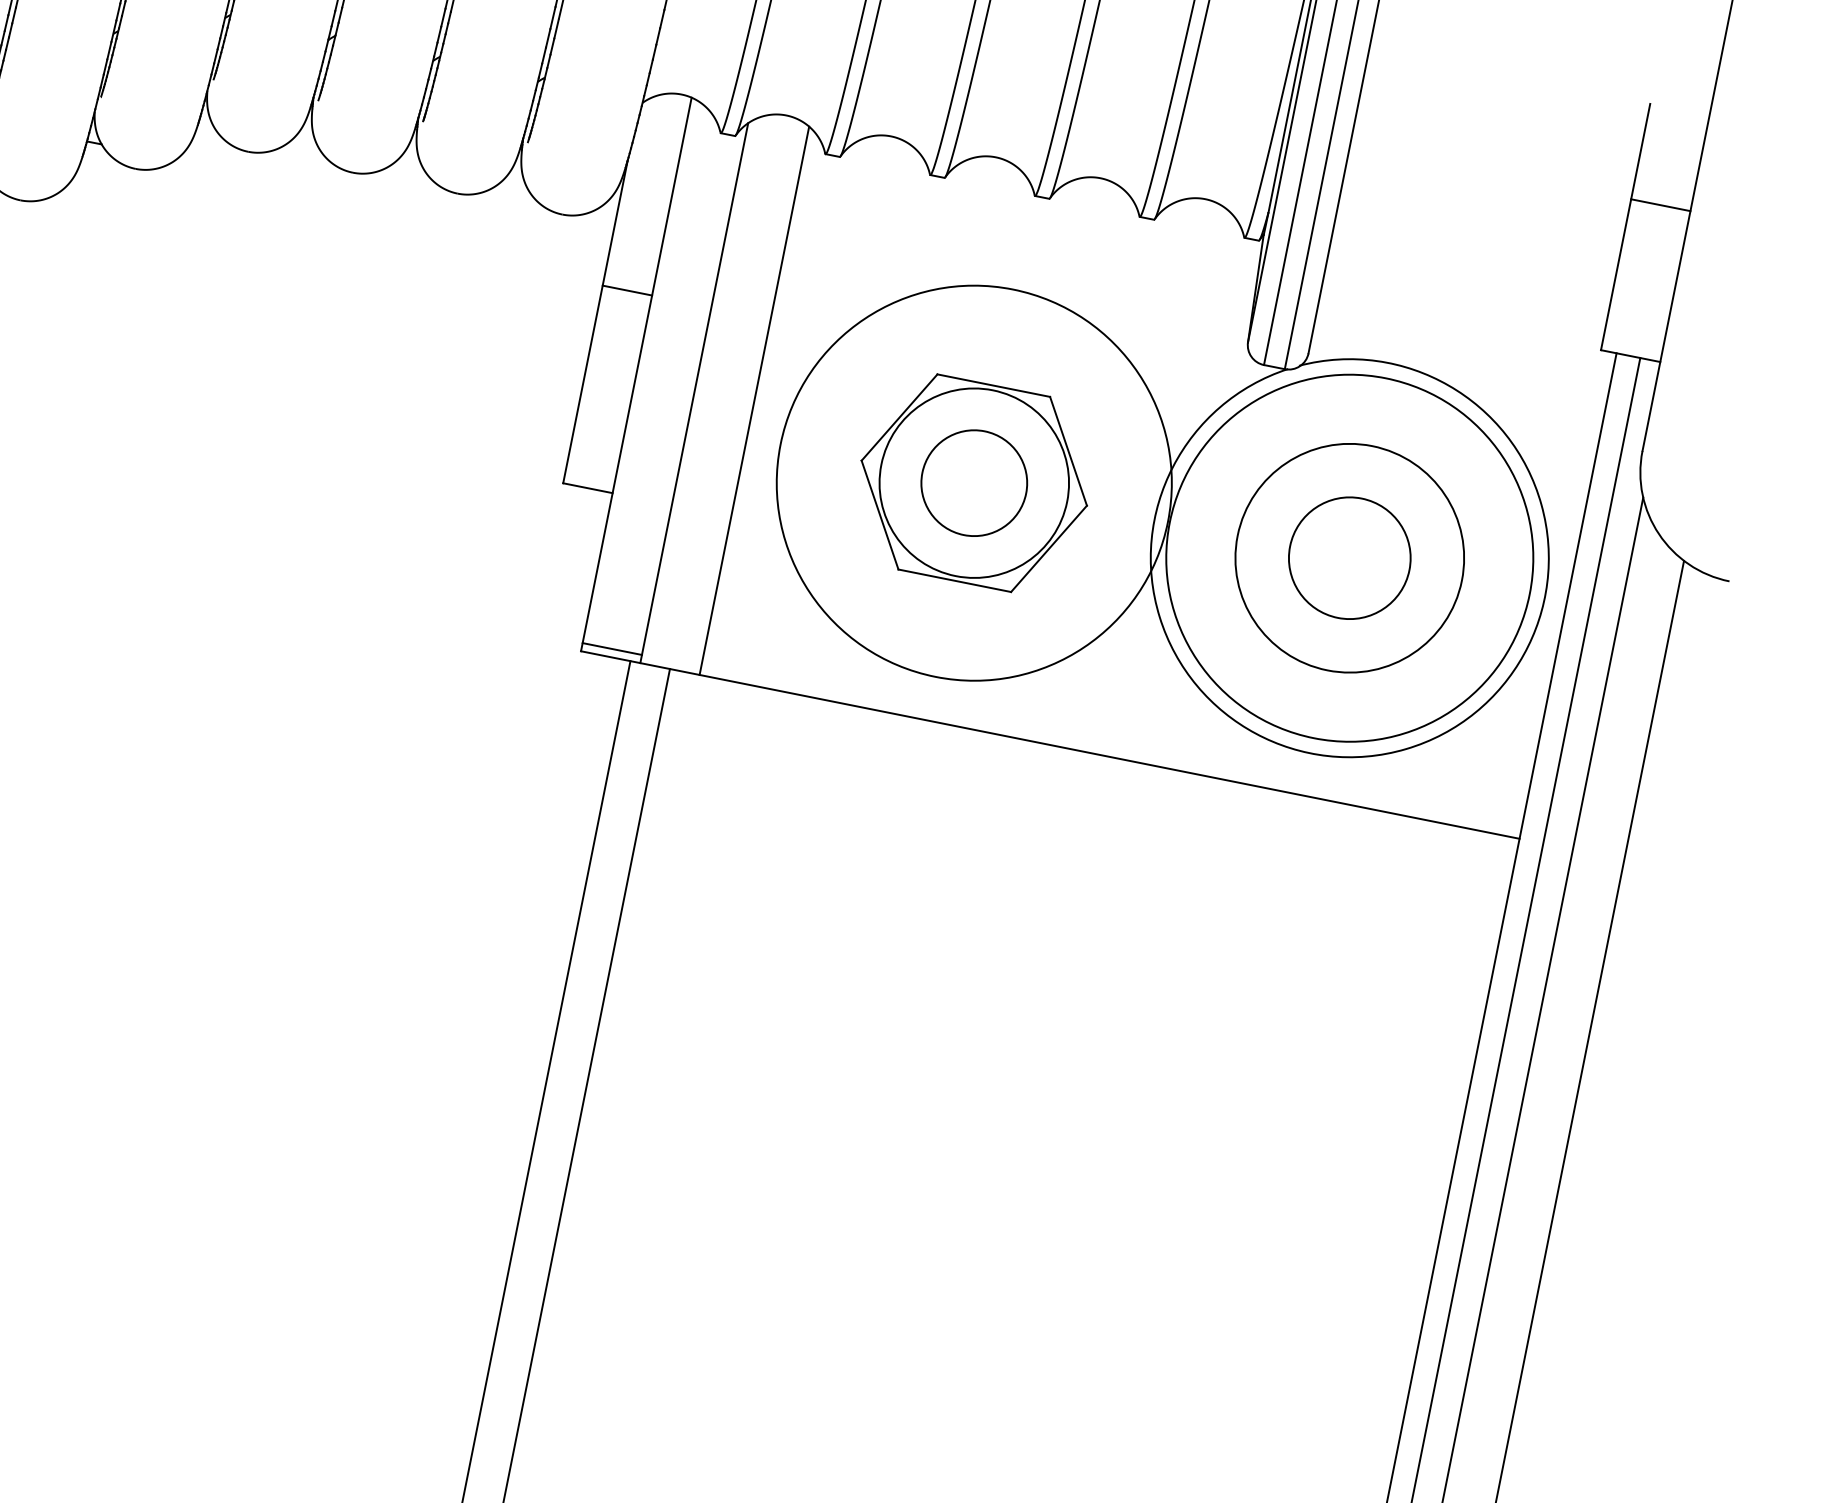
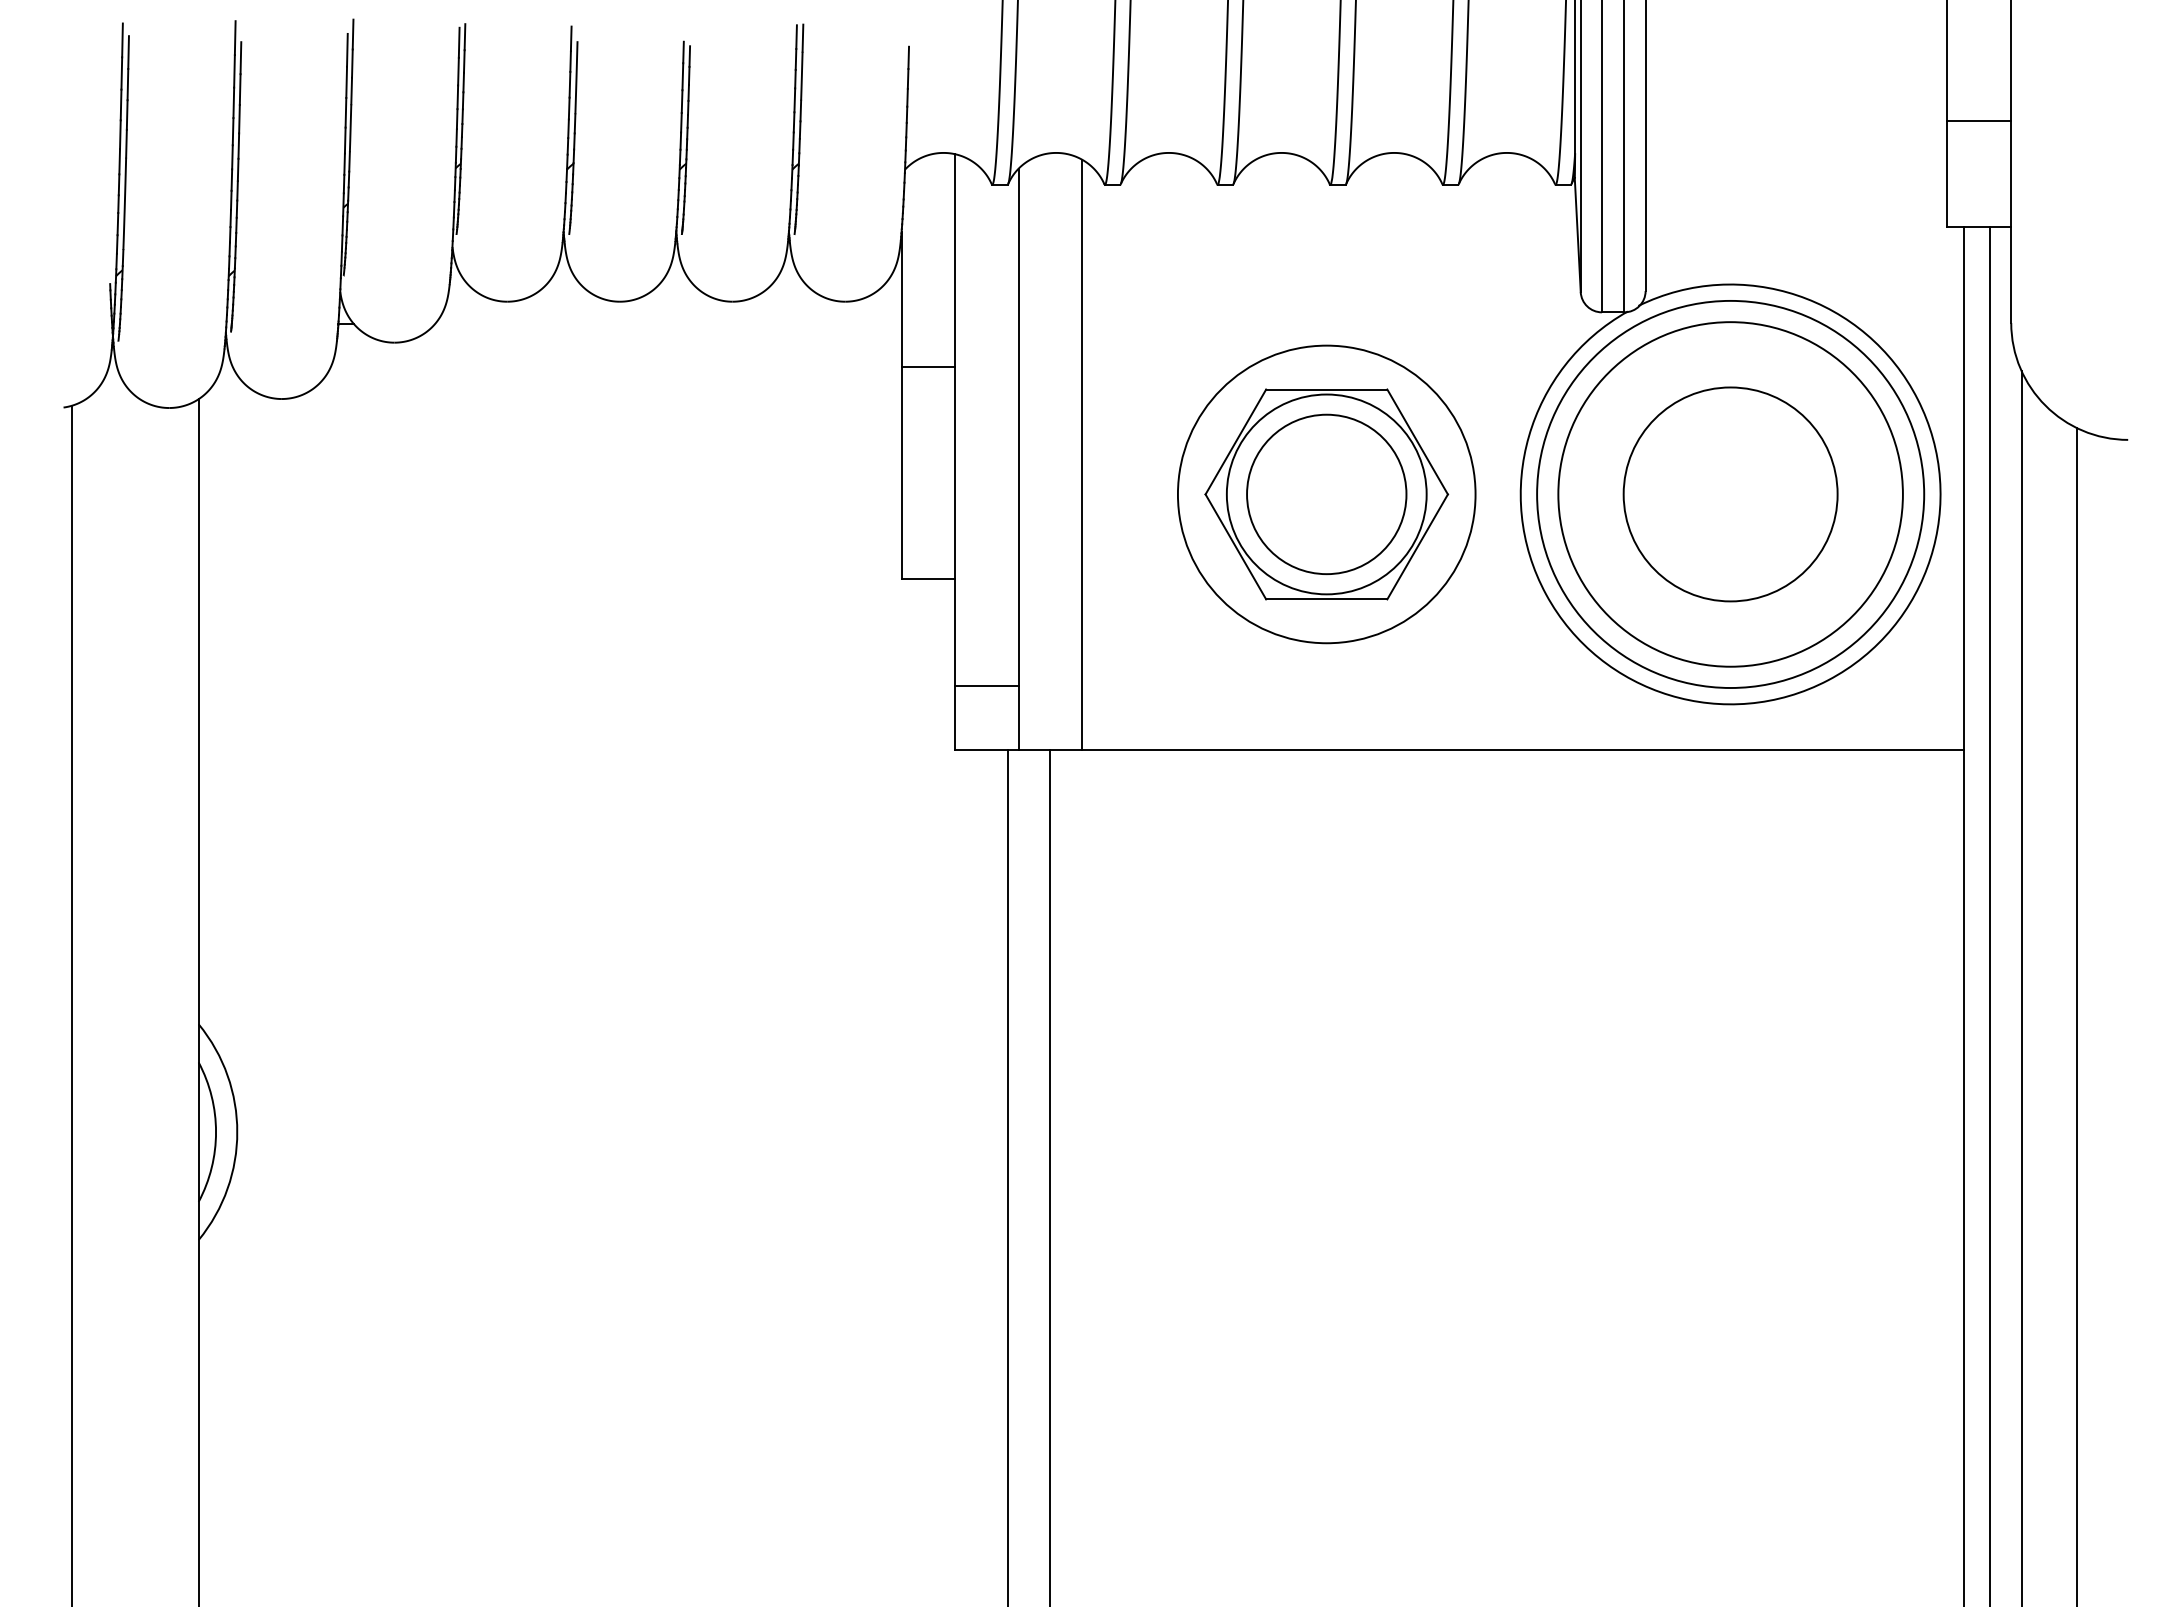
line: (1660, 205) -> (1979, 121), moved
circle: (974, 483) -> (1326, 494), size x0.71
circle: (974, 483) -> (1326, 494), size x1.43
circle: (1349, 558) -> (1730, 494), size x1.43
circle: (1349, 558) -> (1730, 494), size x1.67
line: (612, 648) -> (986, 685), moved

